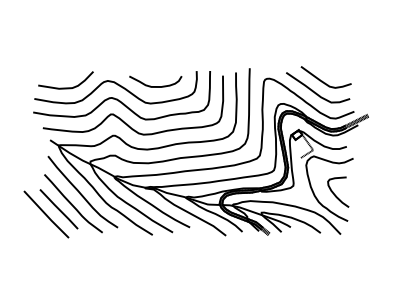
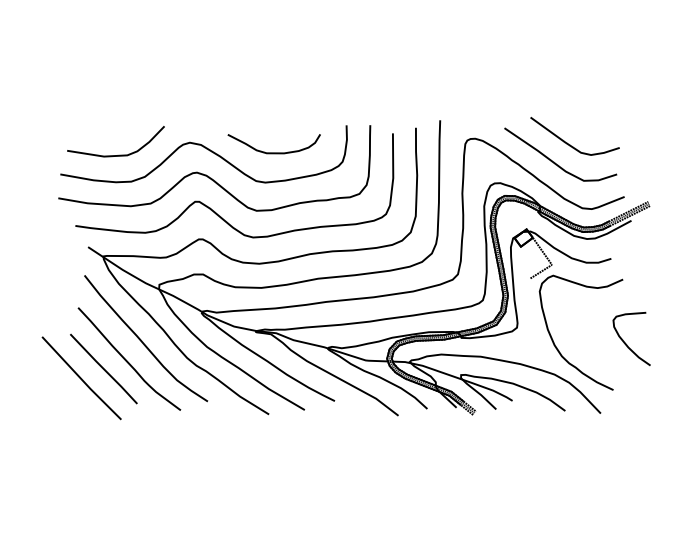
curve: (335, 194) -> (626, 342), moved

